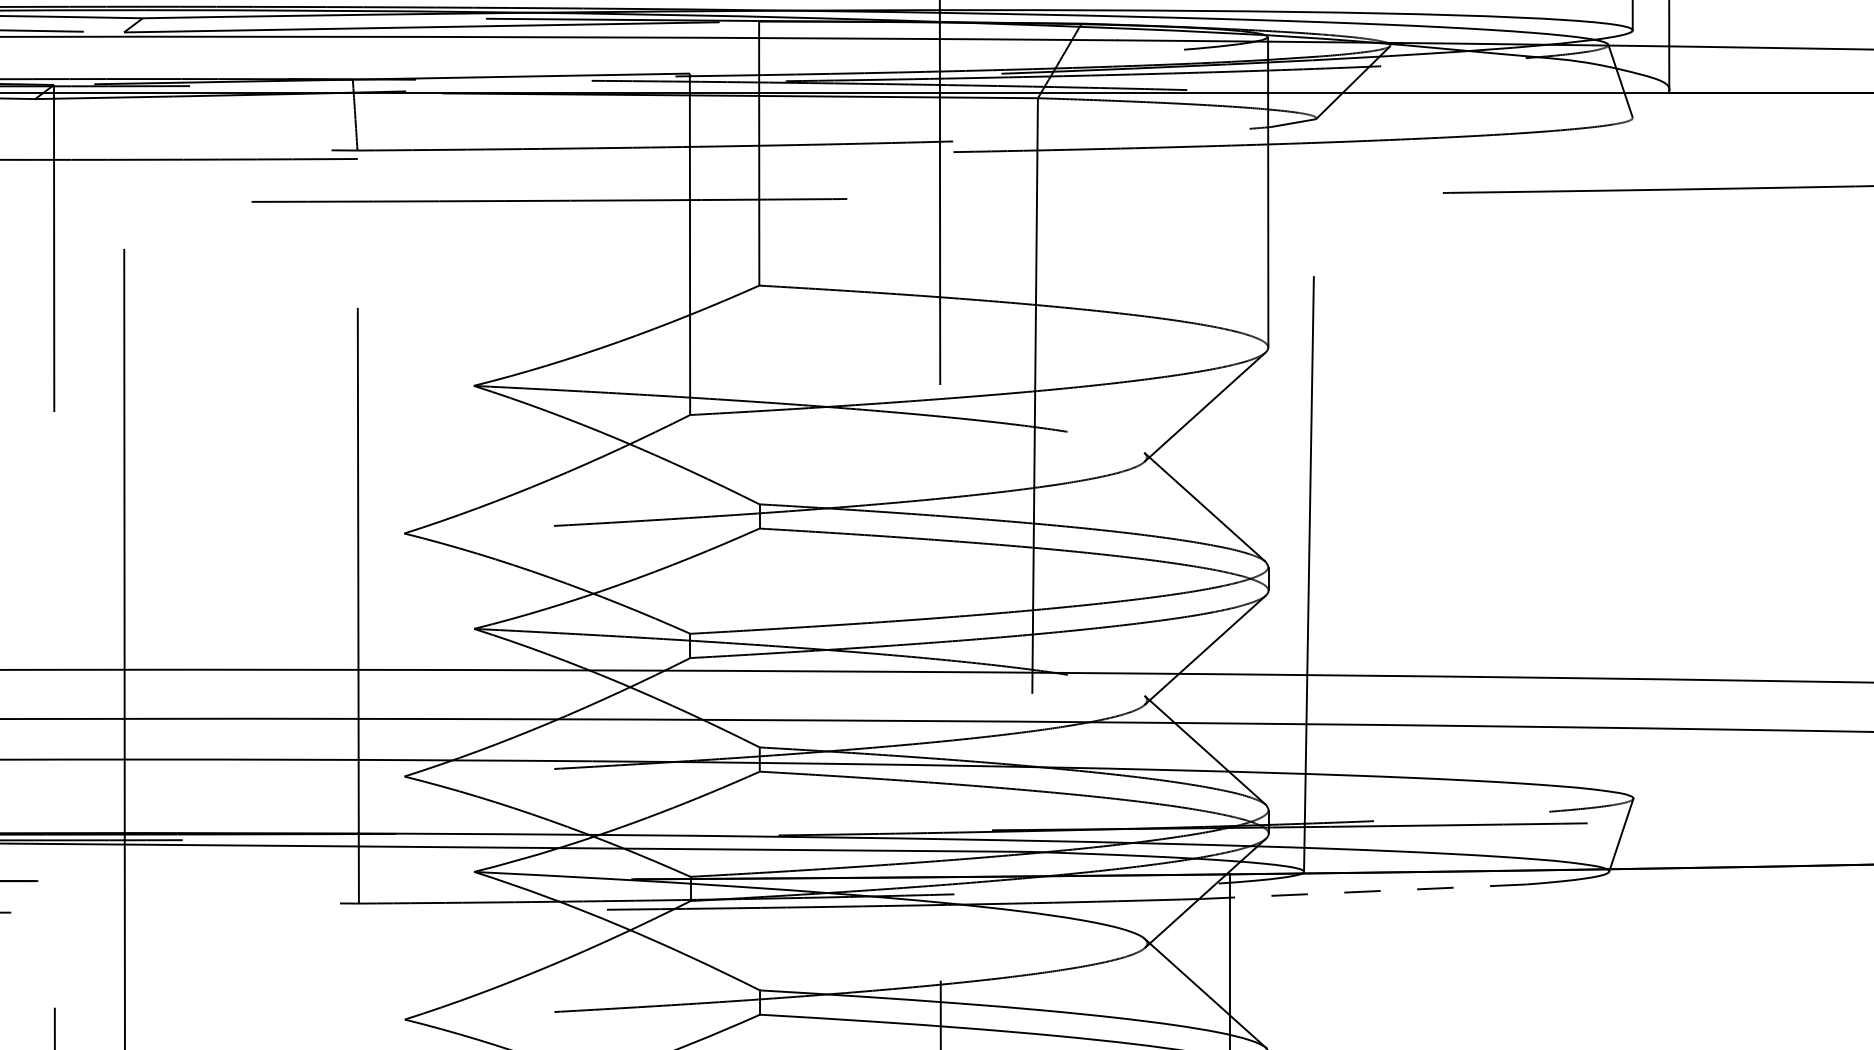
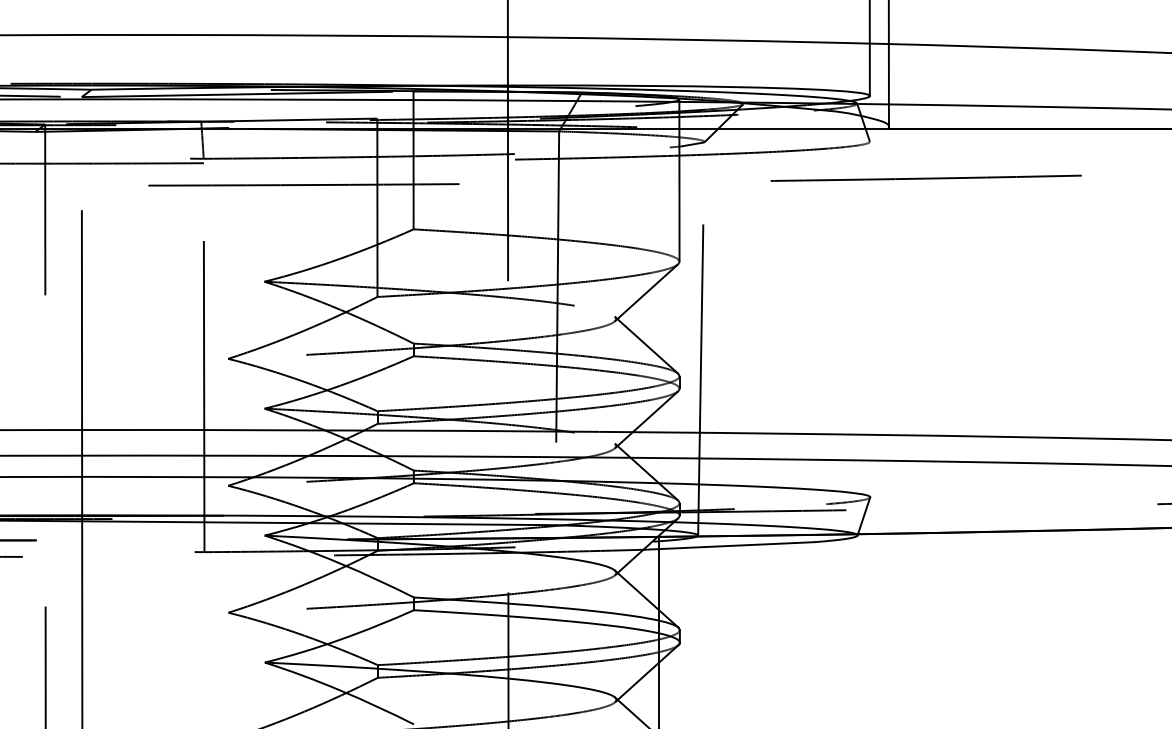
line: (1364, 890) -> (729, 545), dashed -> solid

